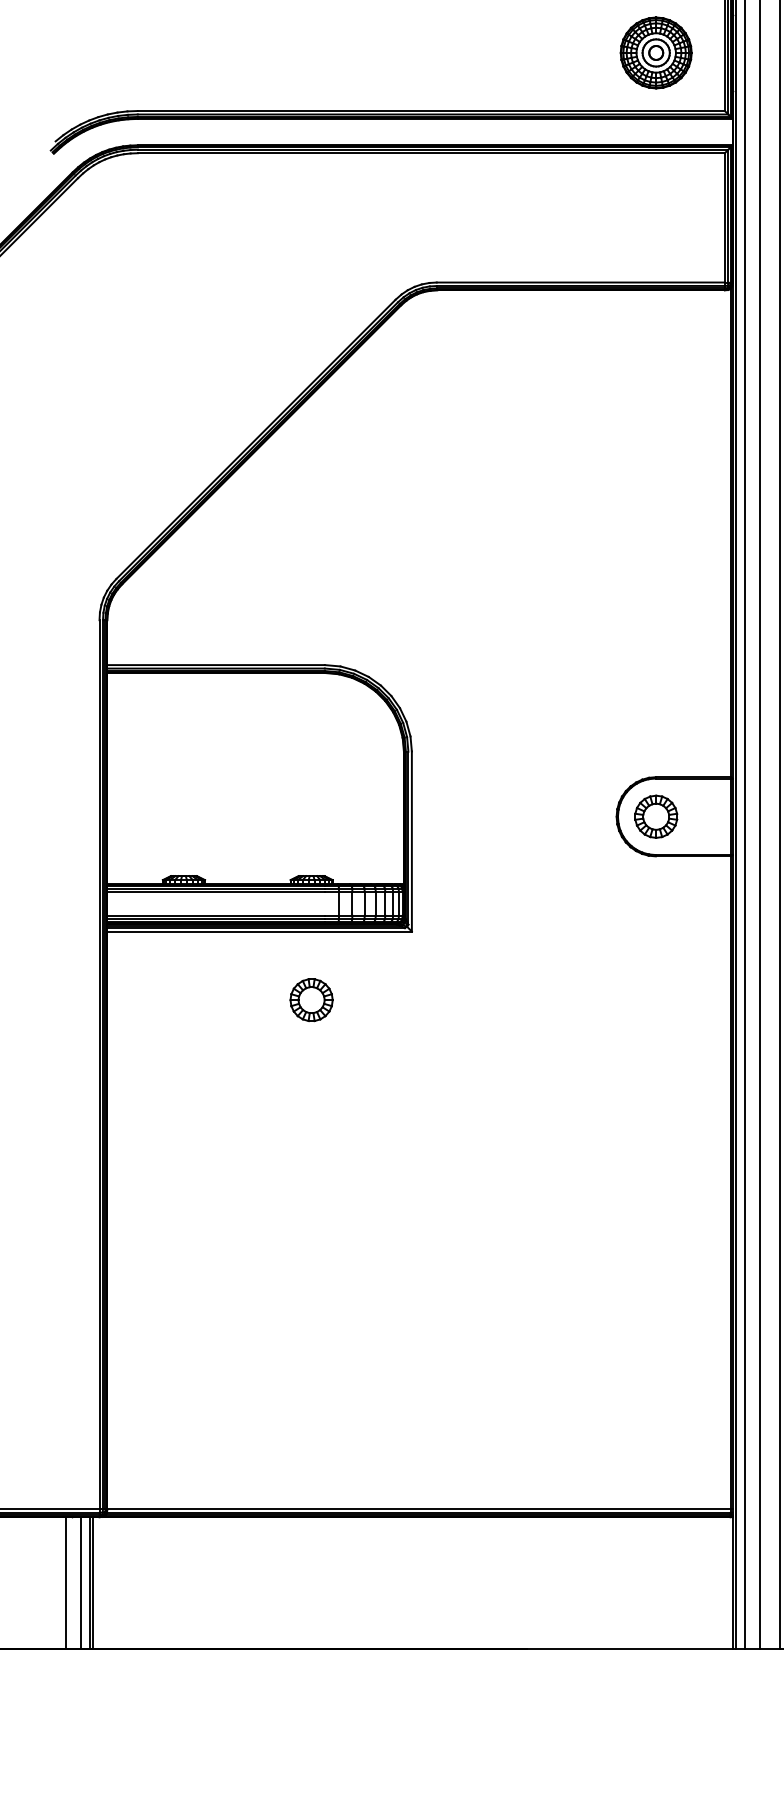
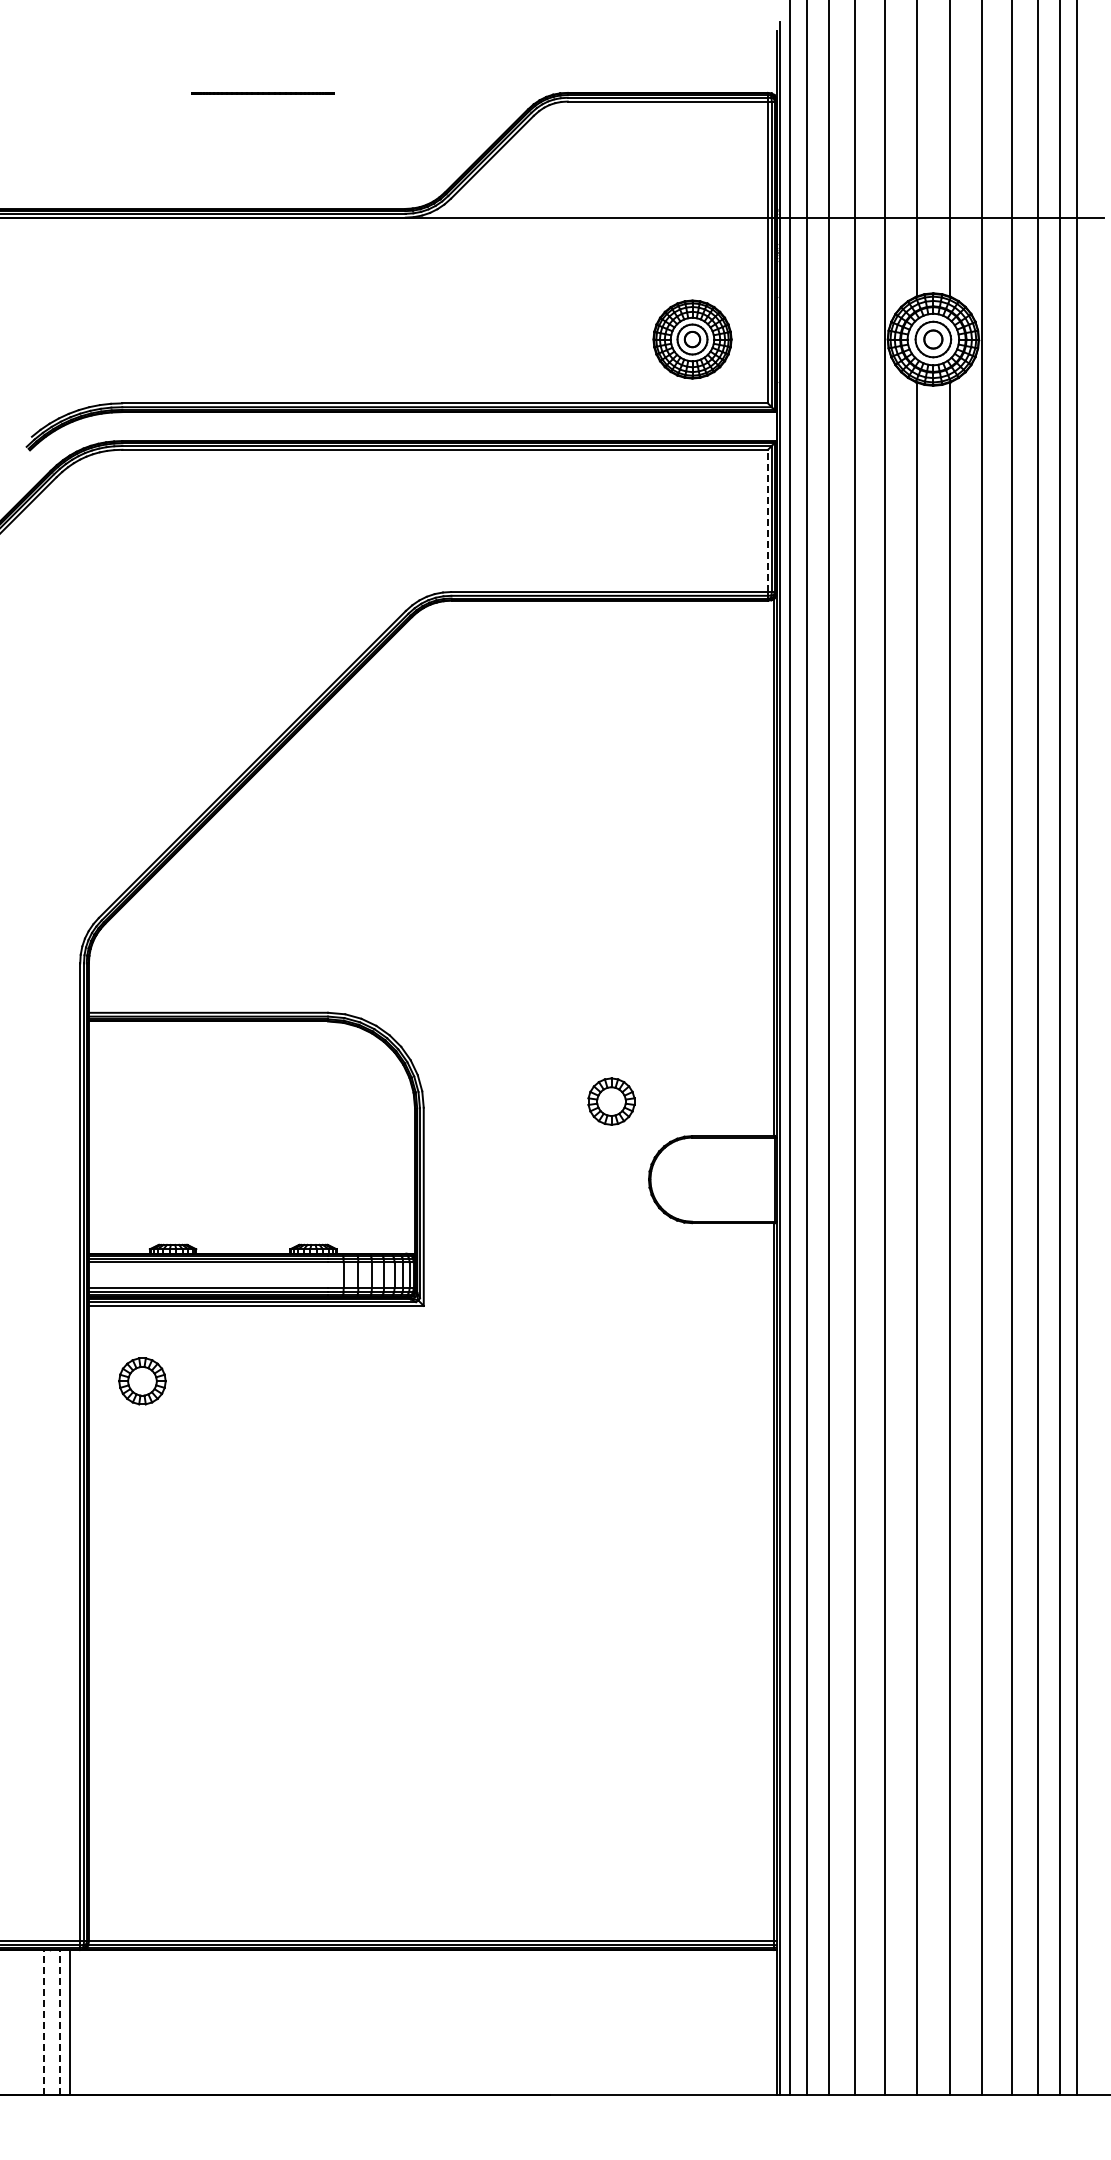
line: (724, 217) -> (767, 520), solid -> dashed
part: (656, 816) -> (611, 1101), moved
part: (311, 1000) -> (142, 1381), moved
line: (66, 1583) -> (43, 2022), solid -> dashed
line: (81, 1583) -> (60, 2022), solid -> dashed
line: (93, 1583) -> (73, 2022), removed

